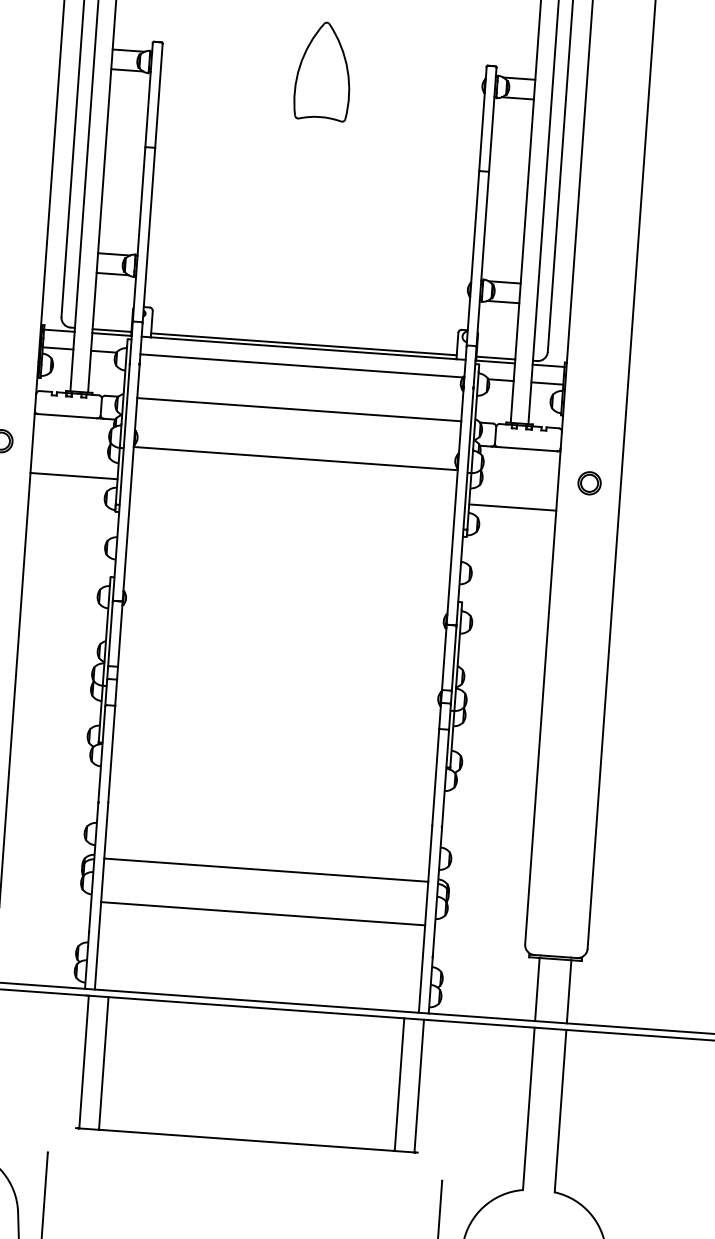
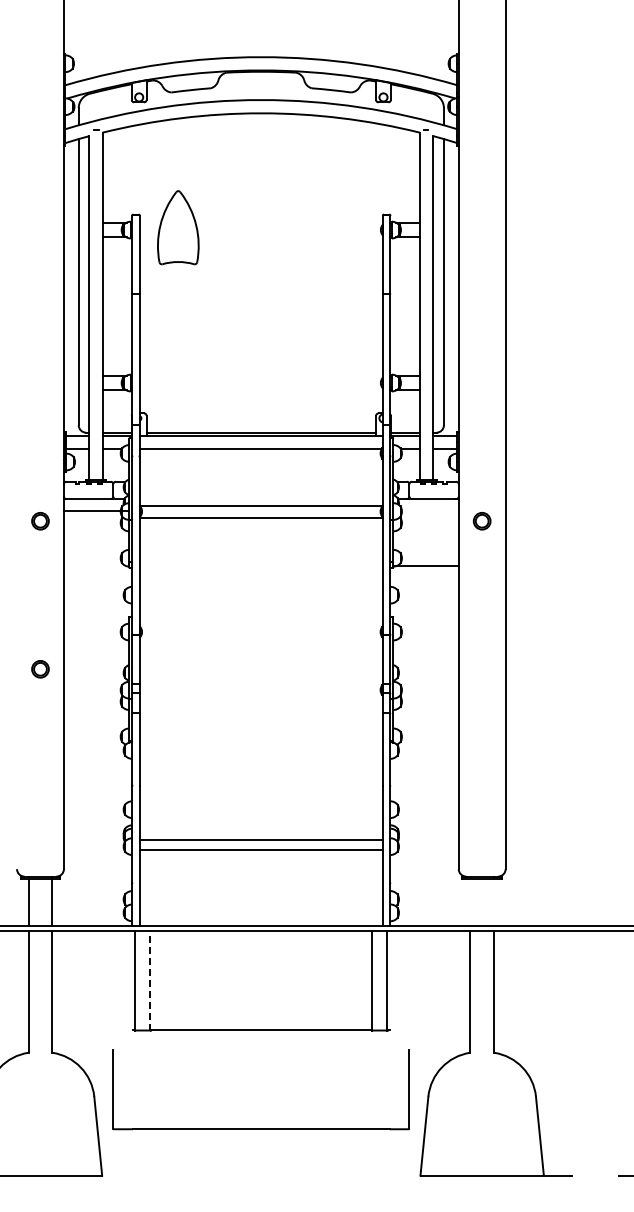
part: (323, 71) -> (178, 227), moved
line: (298, 409) -> (260, 505), moved
line: (73, 476) -> (96, 511), moved
line: (511, 507) -> (425, 566), moved
line: (265, 870) -> (260, 849), moved
line: (262, 913) -> (260, 840), moved
line: (537, 988) -> (470, 901), removed
line: (569, 990) -> (494, 901), removed
line: (104, 1063) -> (150, 980), solid -> dashed

